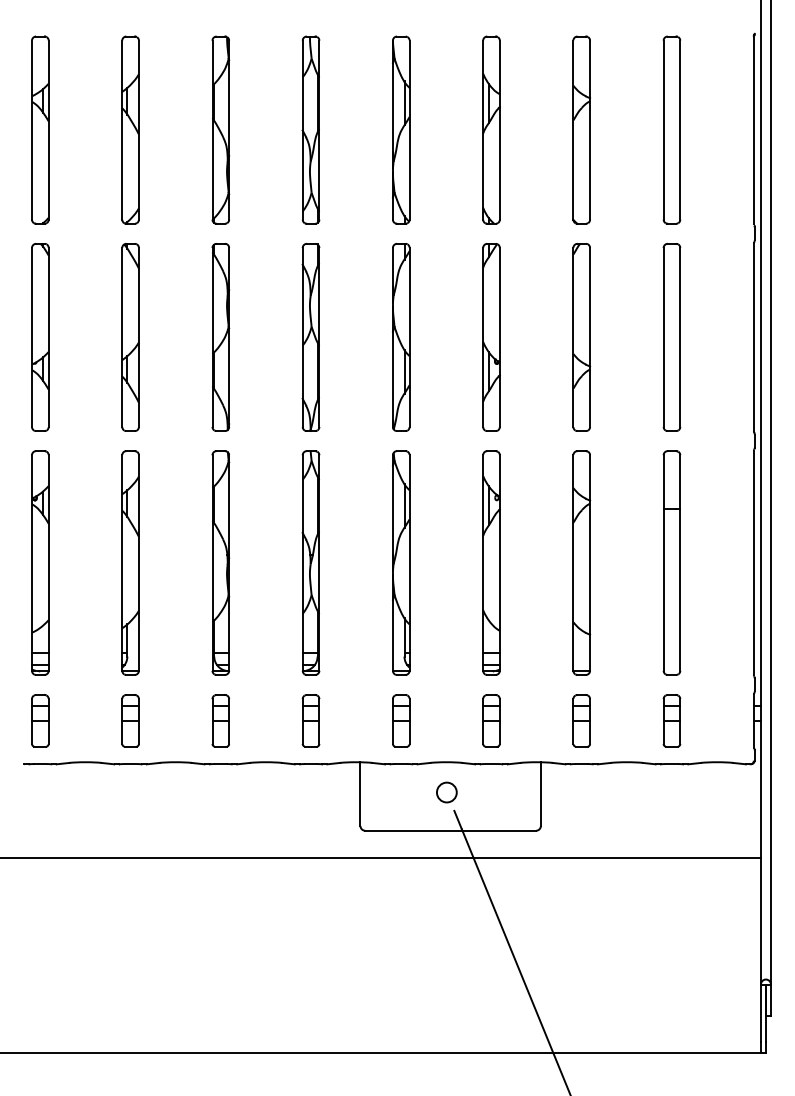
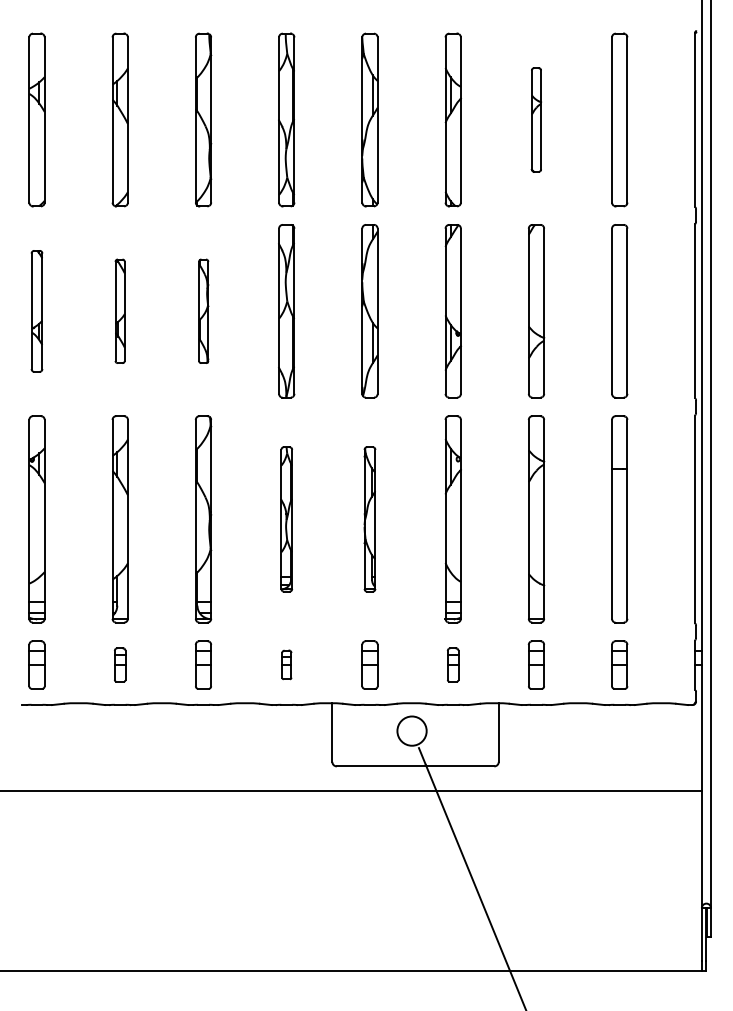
part: (581, 129) -> (536, 119), size x0.6
part: (39, 337) -> (36, 311), size x0.7
part: (129, 337) -> (119, 311), size x0.6
part: (220, 337) -> (203, 311), size x0.6
part: (310, 563) -> (286, 519), size x0.7
part: (400, 563) -> (369, 519), size x0.7
part: (129, 720) -> (119, 664), size x0.7
part: (310, 720) -> (286, 664), size x0.6
part: (490, 720) -> (452, 664), size x0.7
circle: (446, 791) -> (411, 730), size x1.6

